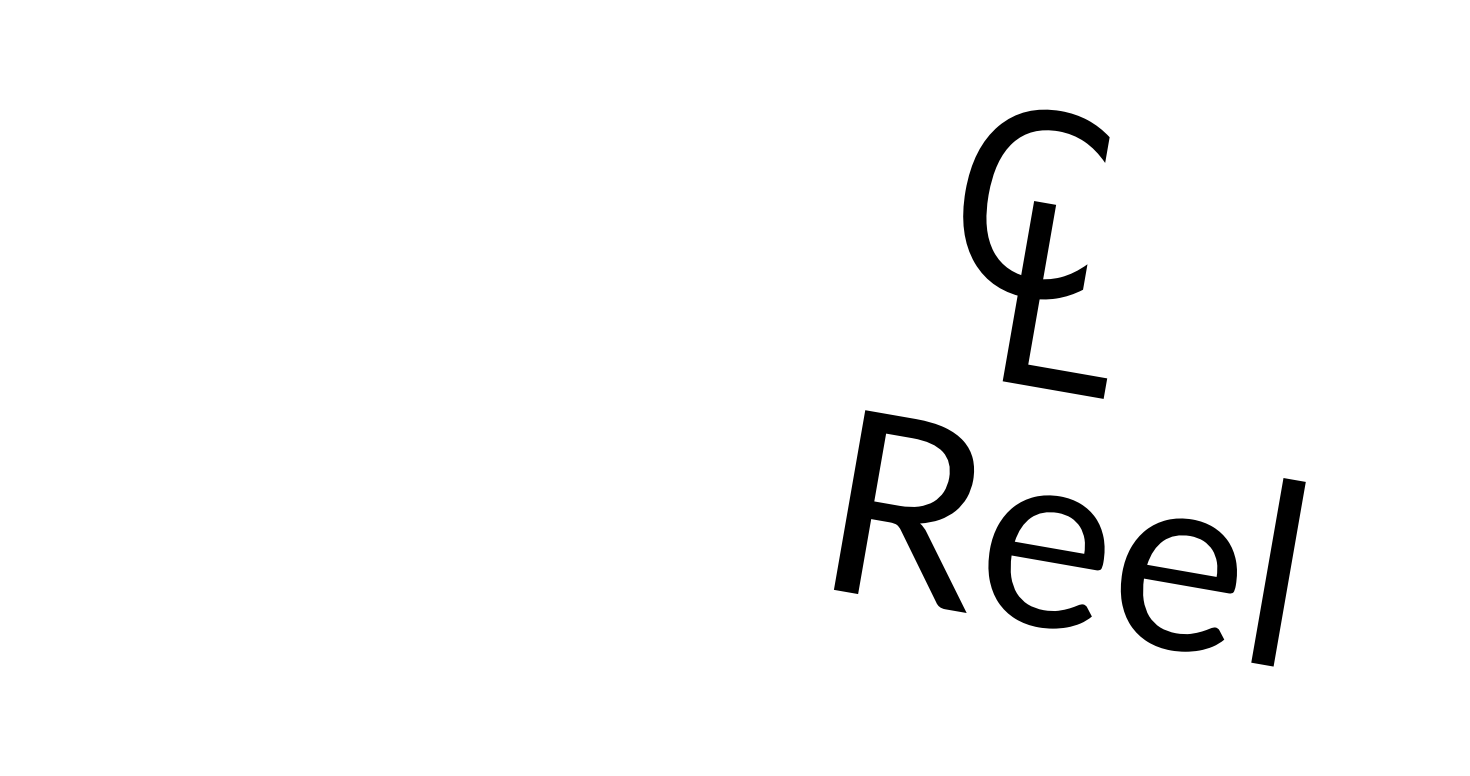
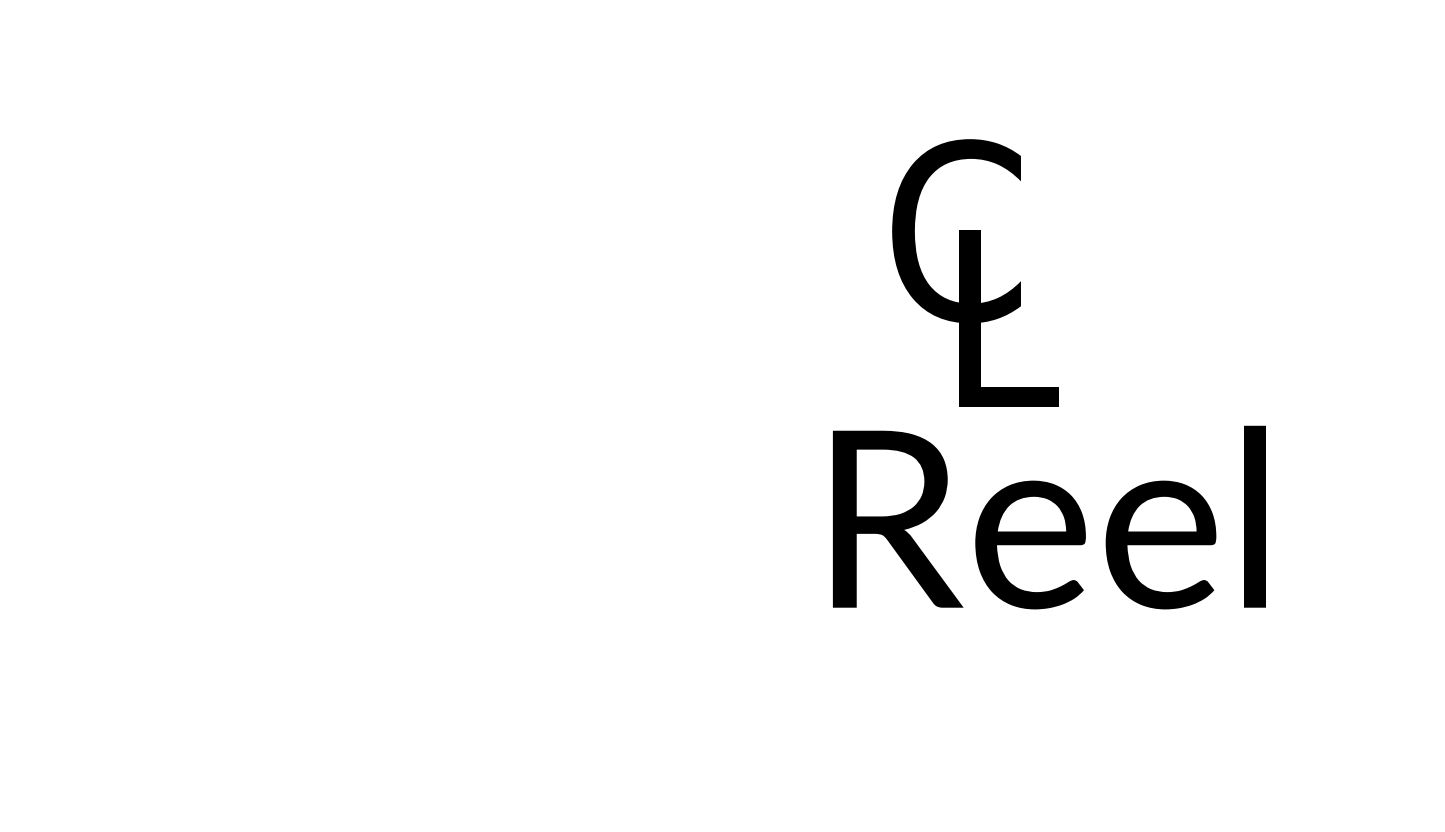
text: (1069, 536) -> (1049, 517), moved

